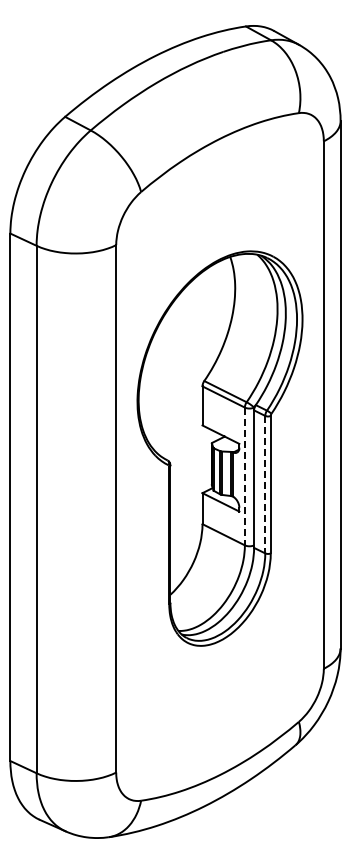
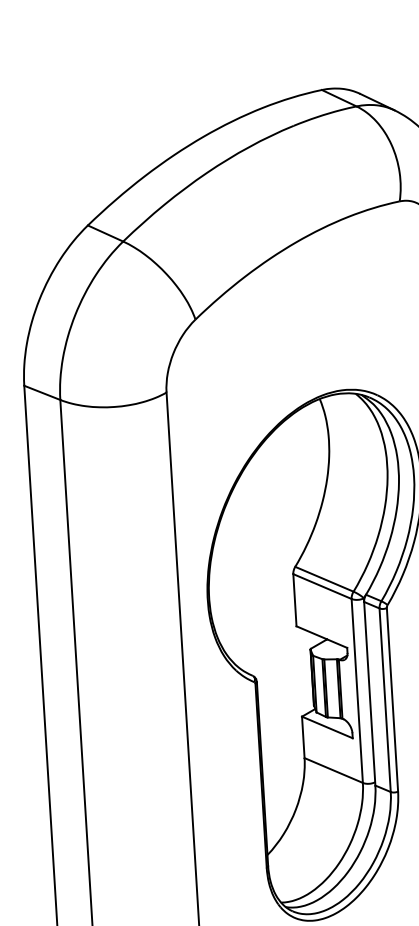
line: (244, 476) -> (356, 691), dashed -> solid
line: (265, 484) -> (385, 699), dashed -> solid

